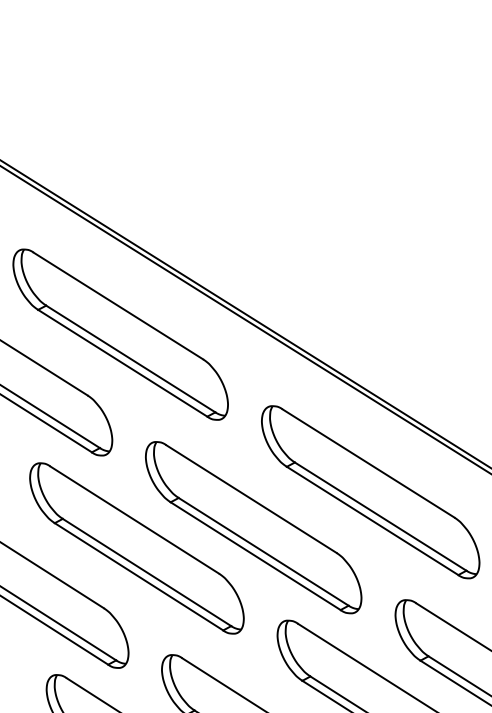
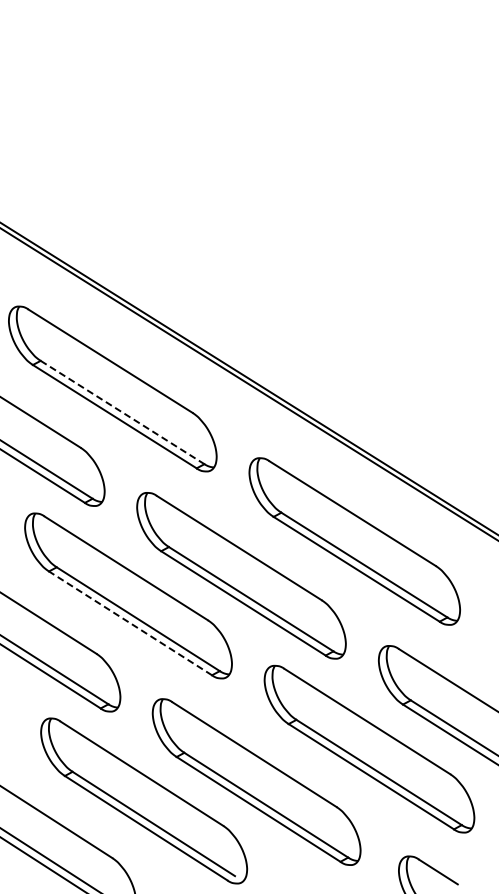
line: (130, 358) -> (122, 412), solid -> dashed
line: (138, 576) -> (130, 623), solid -> dashed

